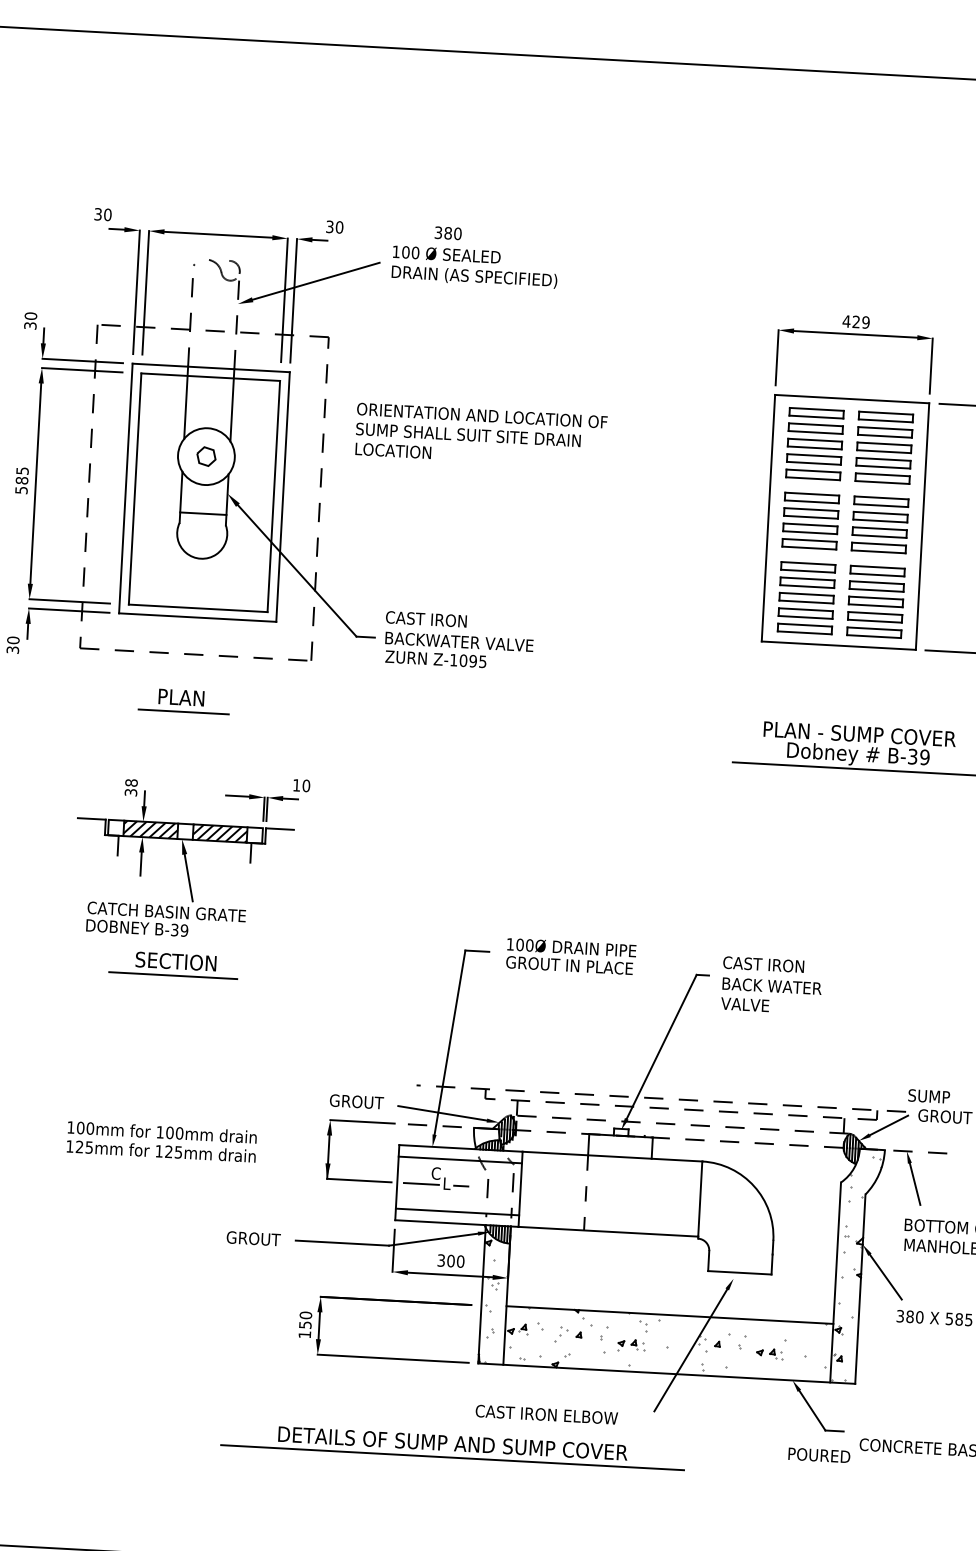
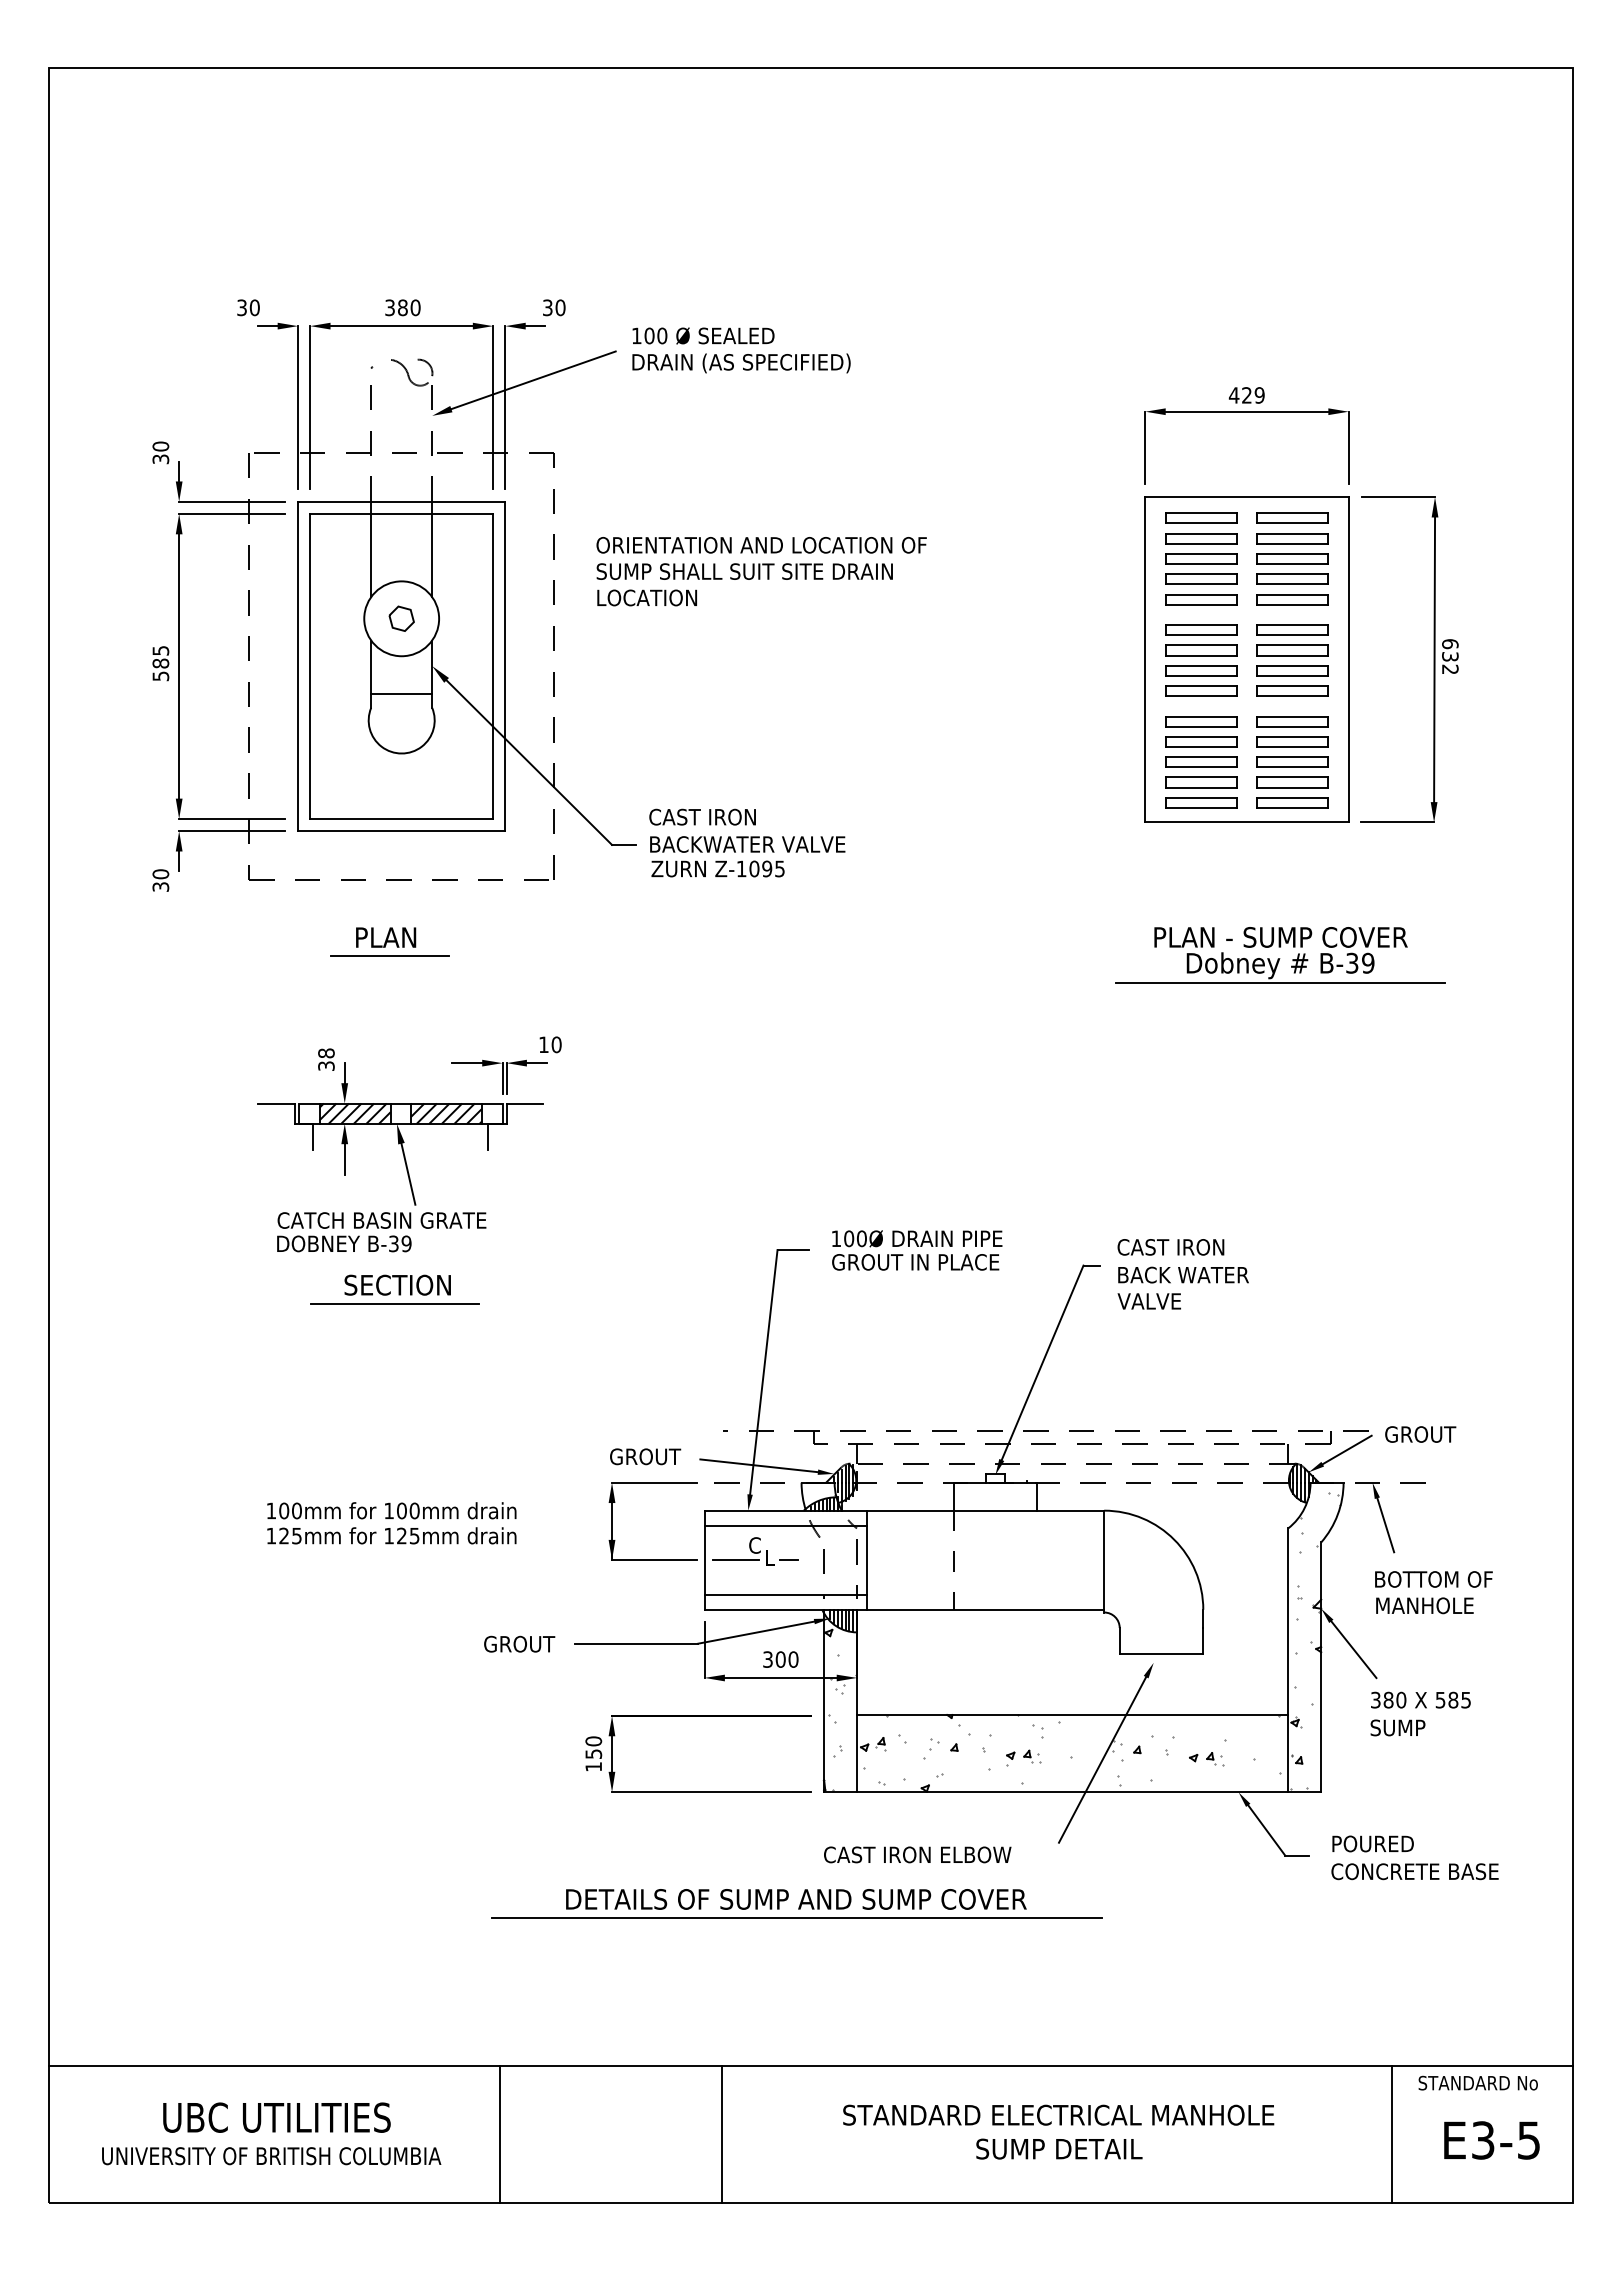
text: (447, 233) -> (402, 307), moved
text: (928, 1096) -> (1397, 1727), moved
text: (818, 1455) -> (1372, 1843), moved

